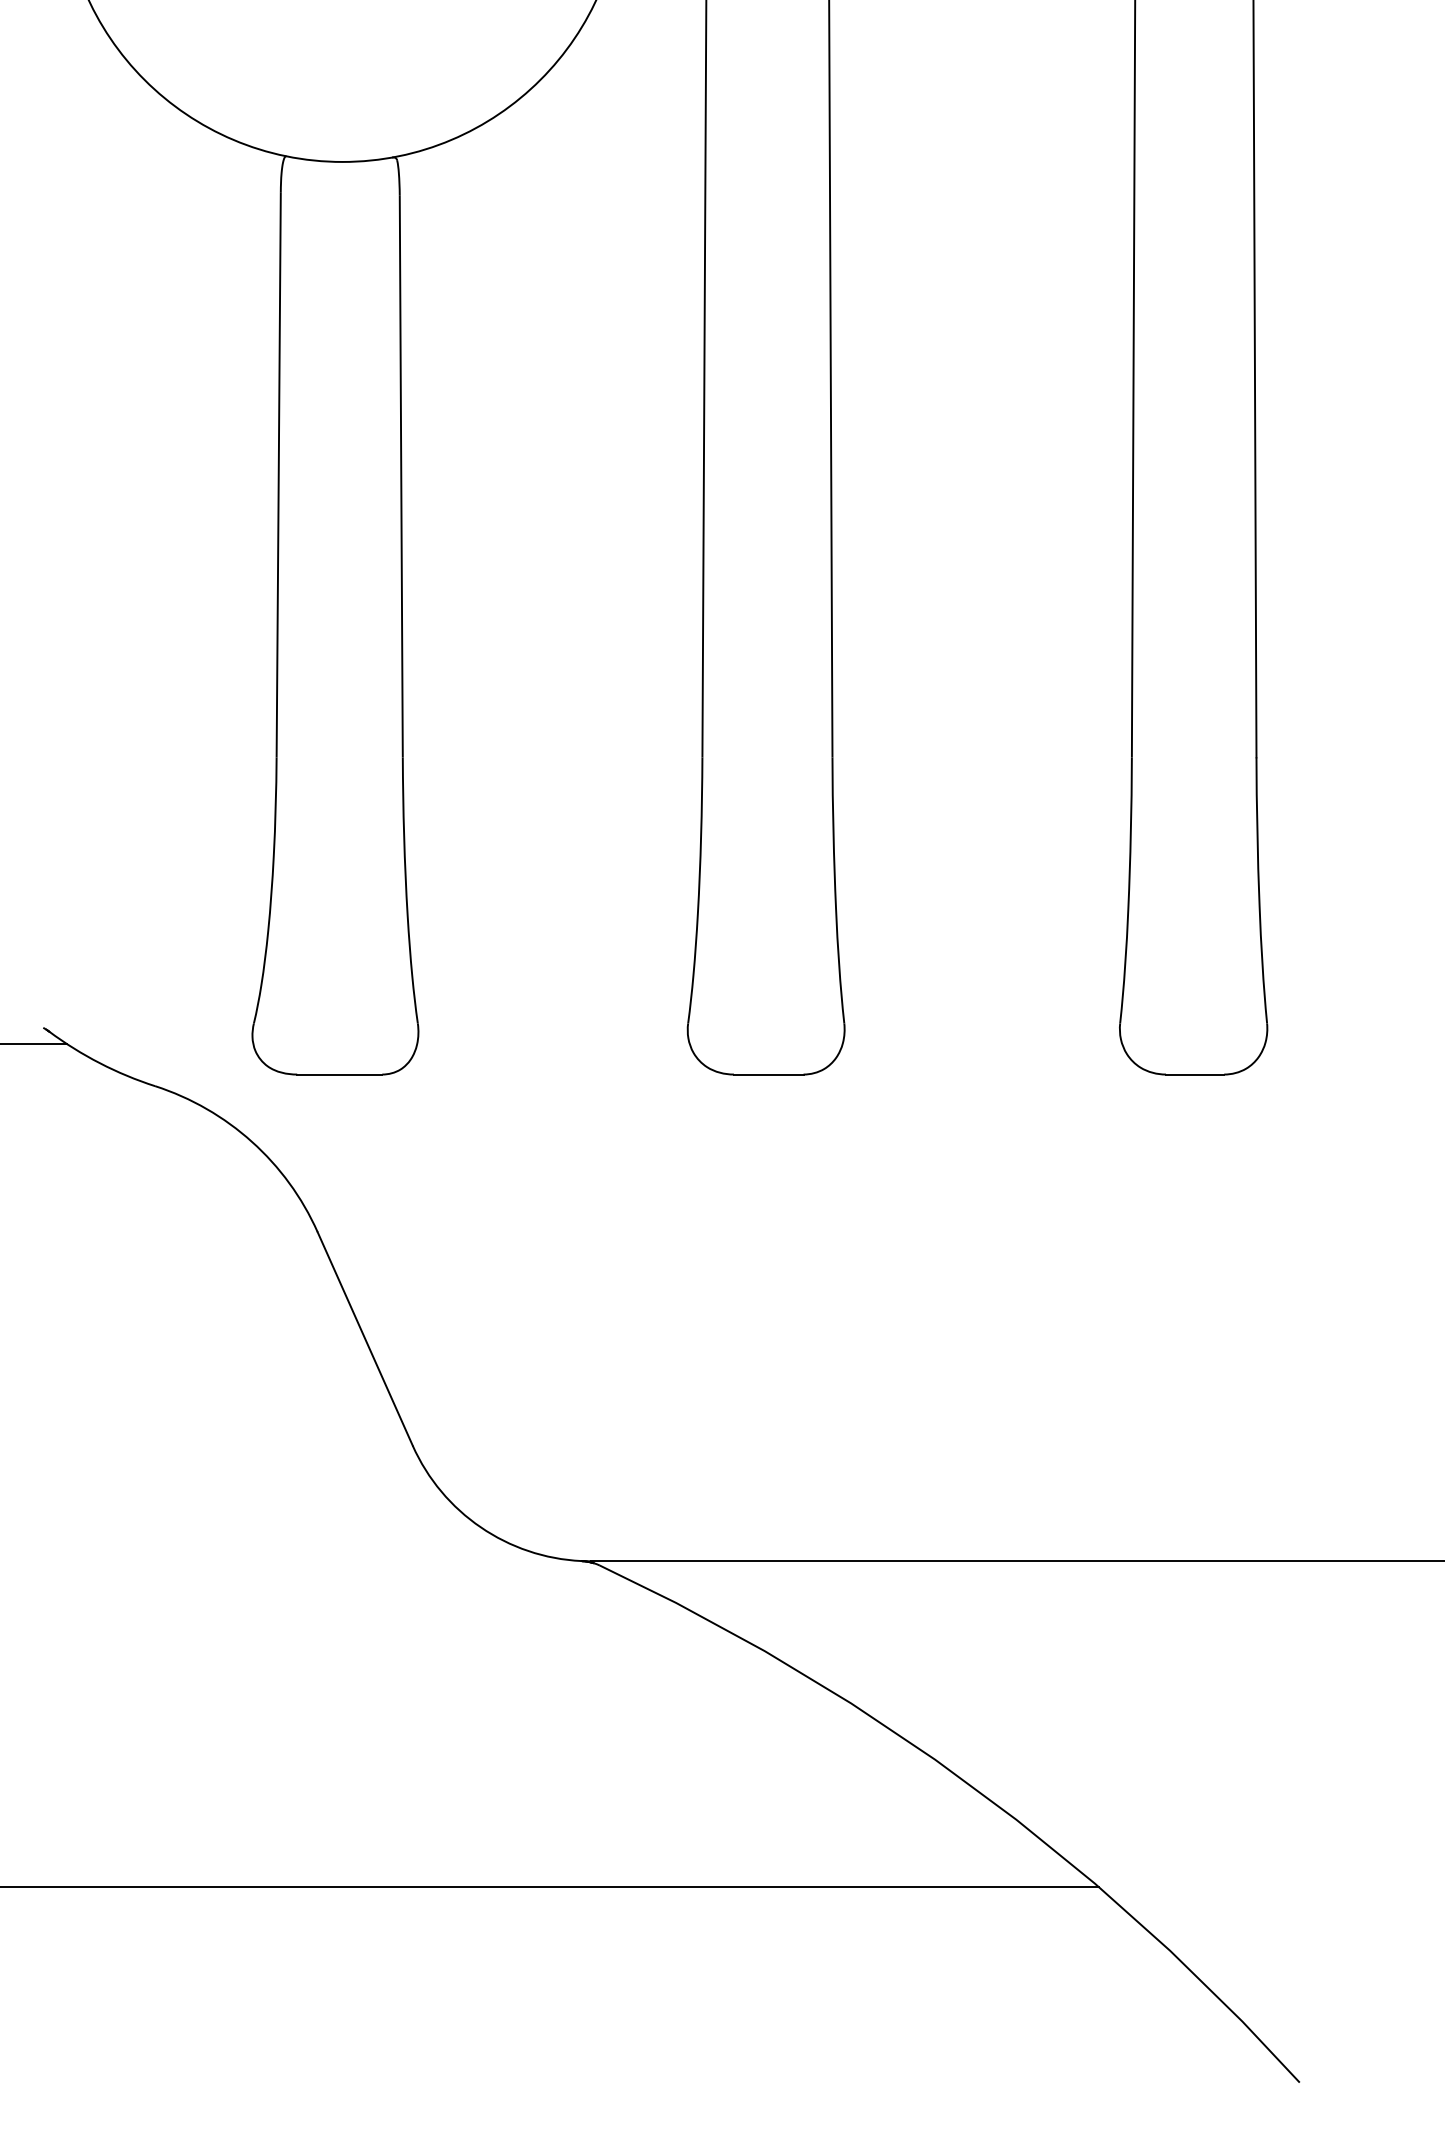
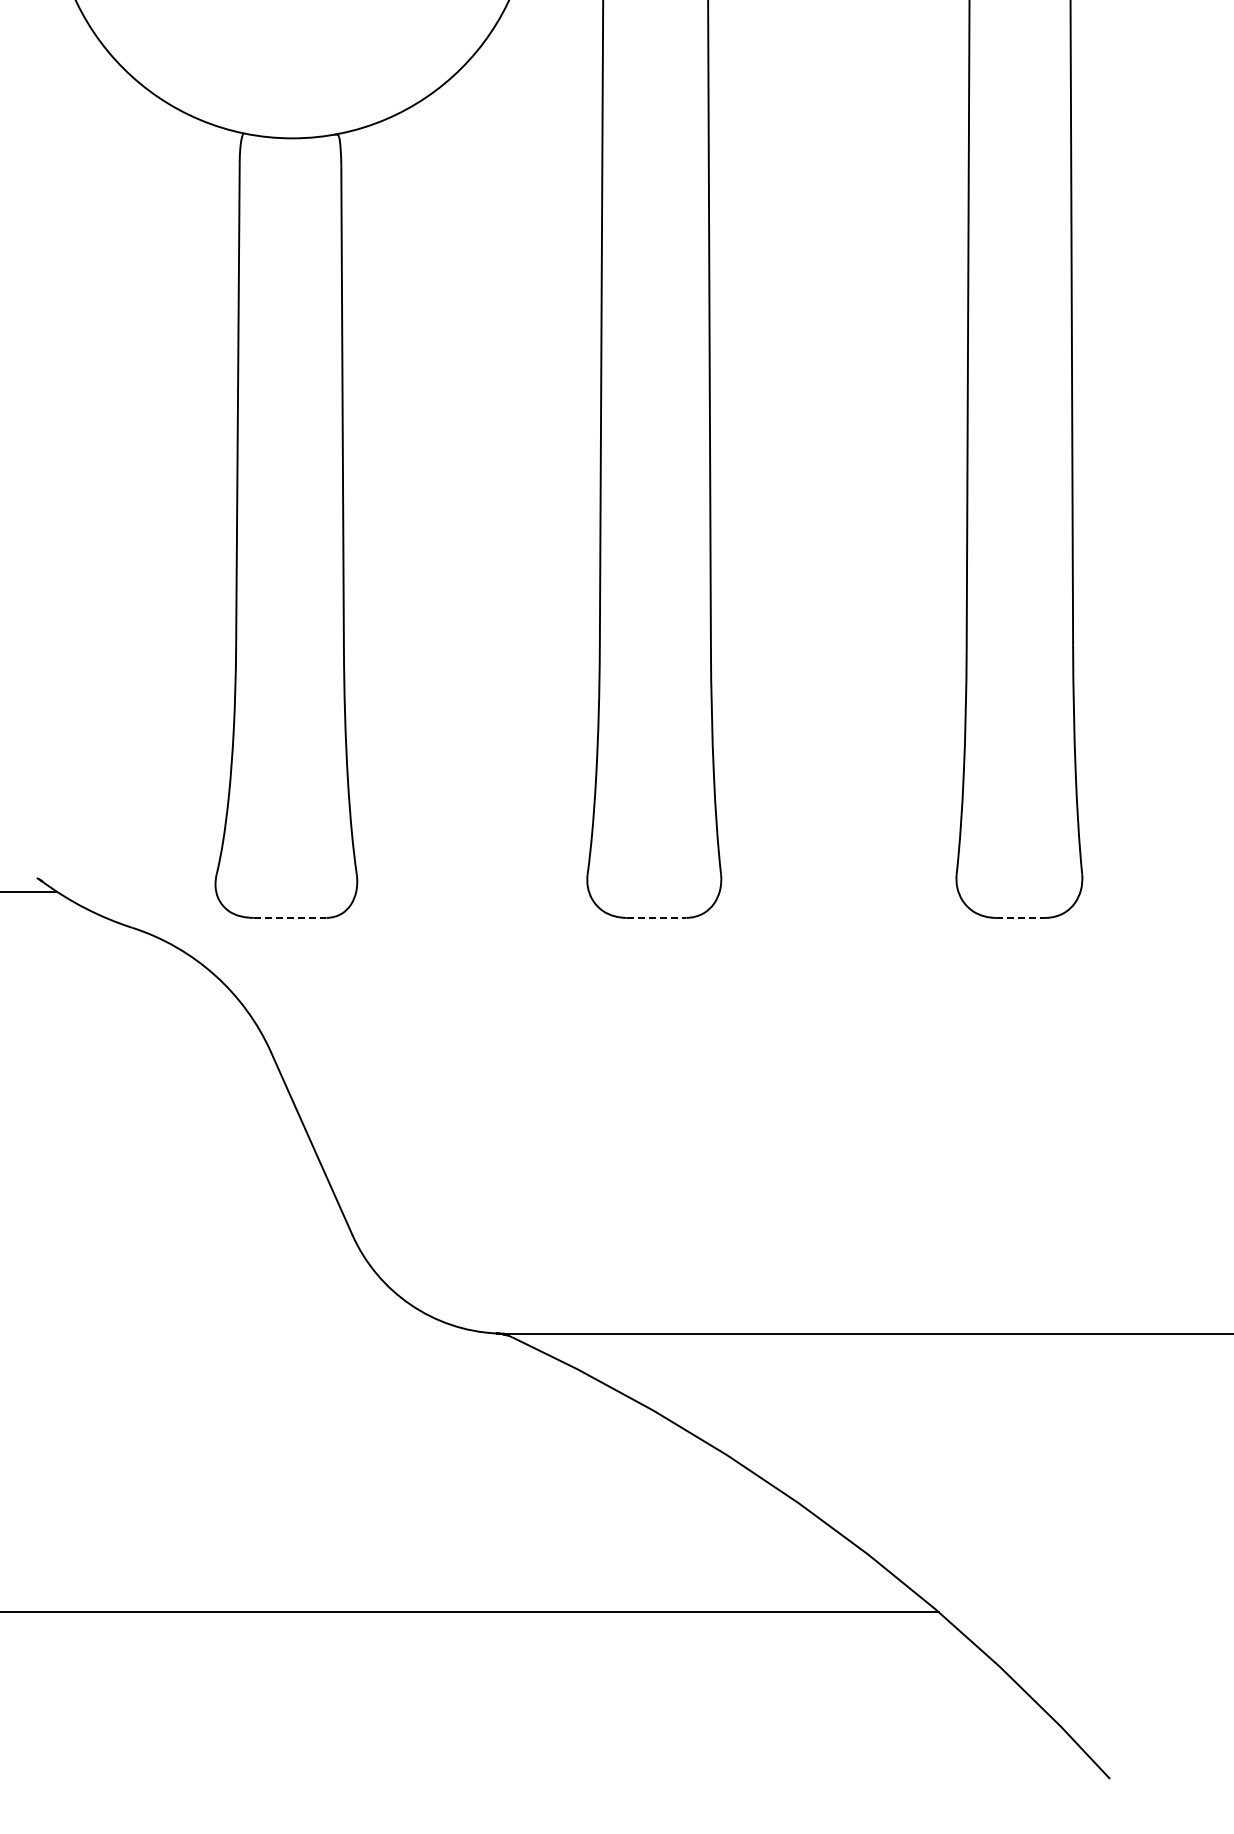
line: (340, 1074) -> (290, 917), solid -> dashed
line: (768, 1074) -> (656, 917), solid -> dashed
line: (1194, 1074) -> (1020, 917), solid -> dashed

